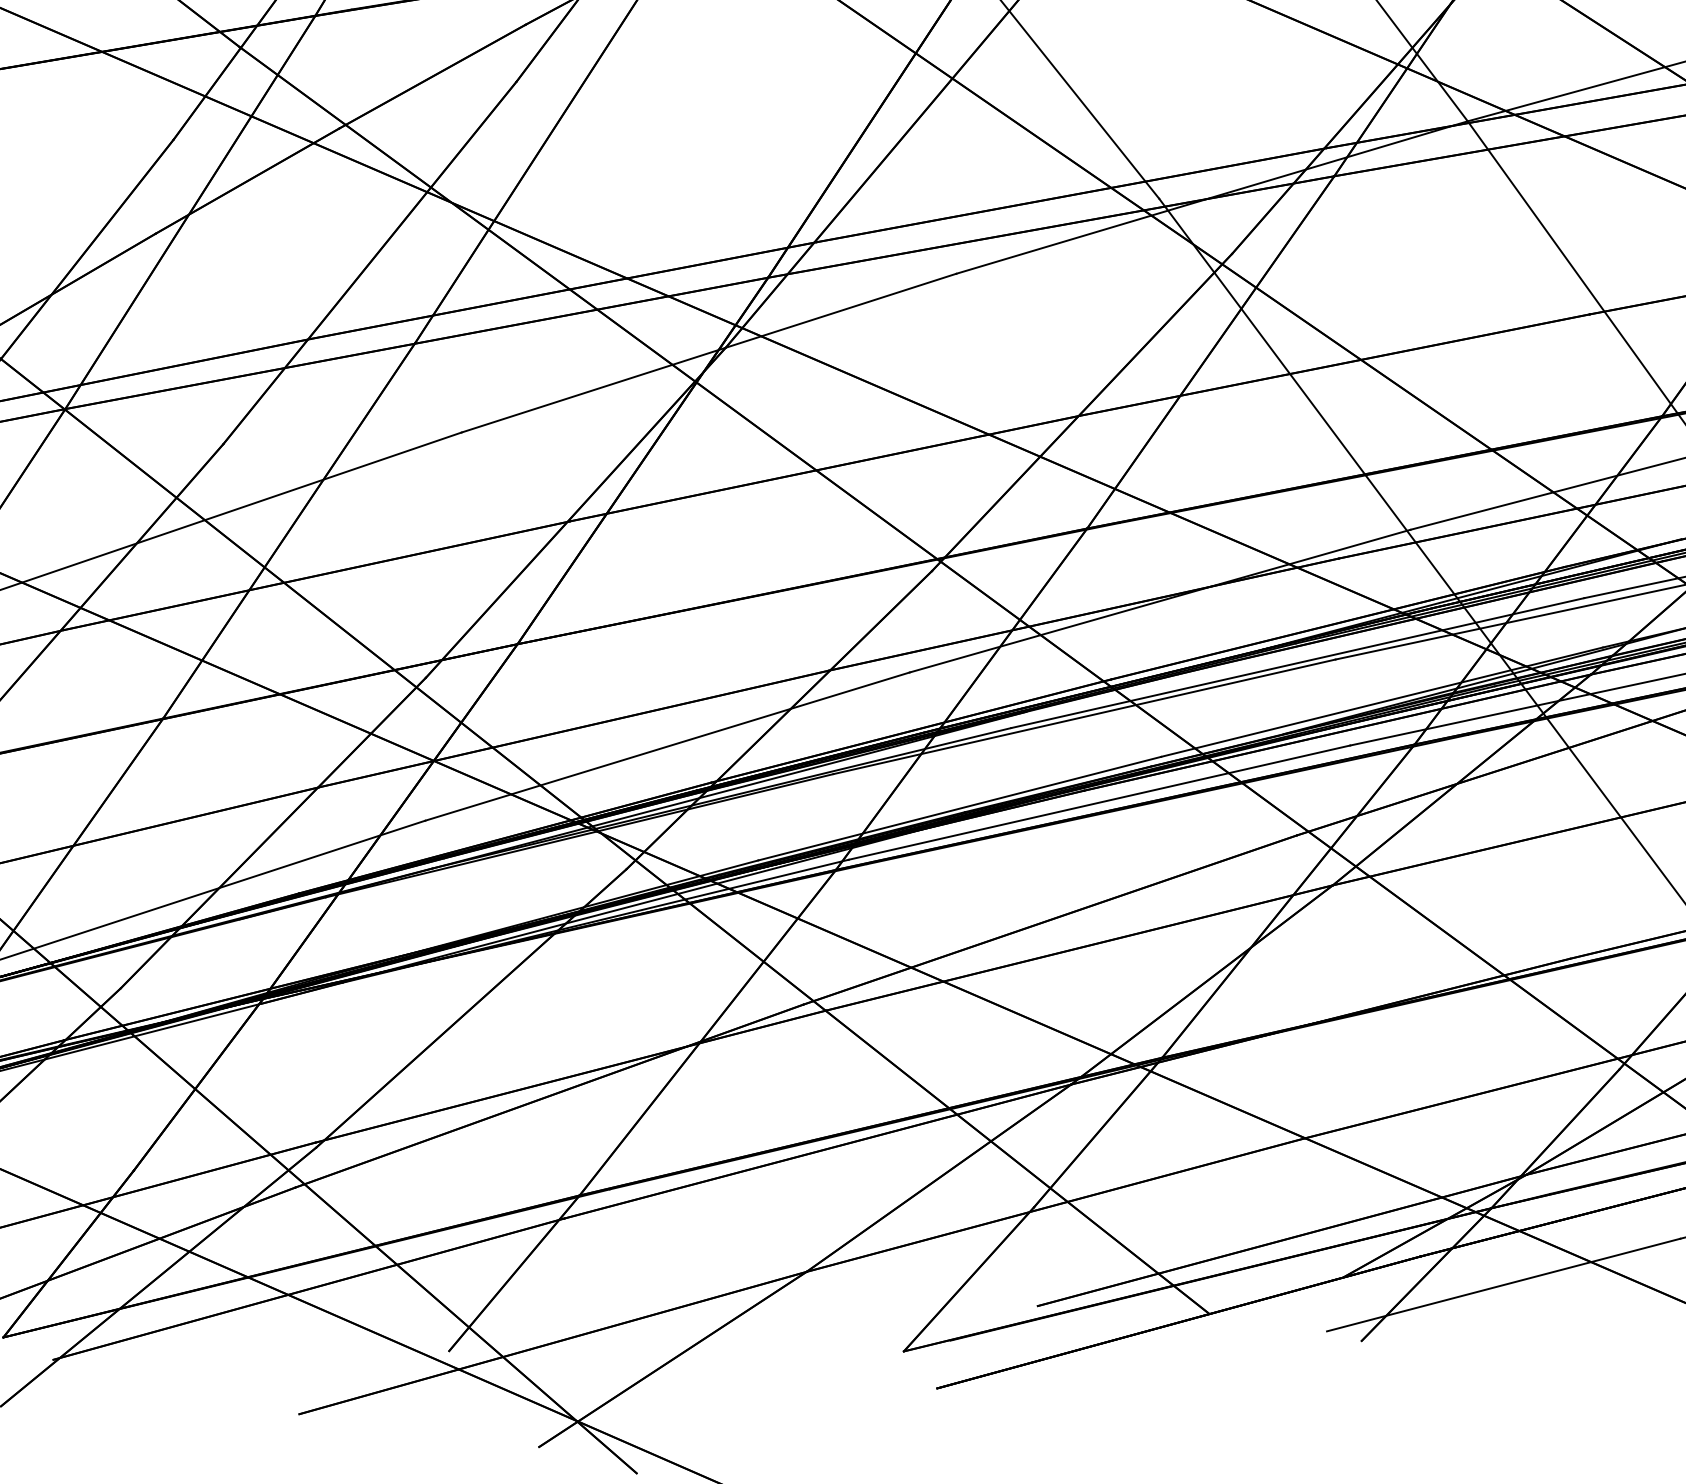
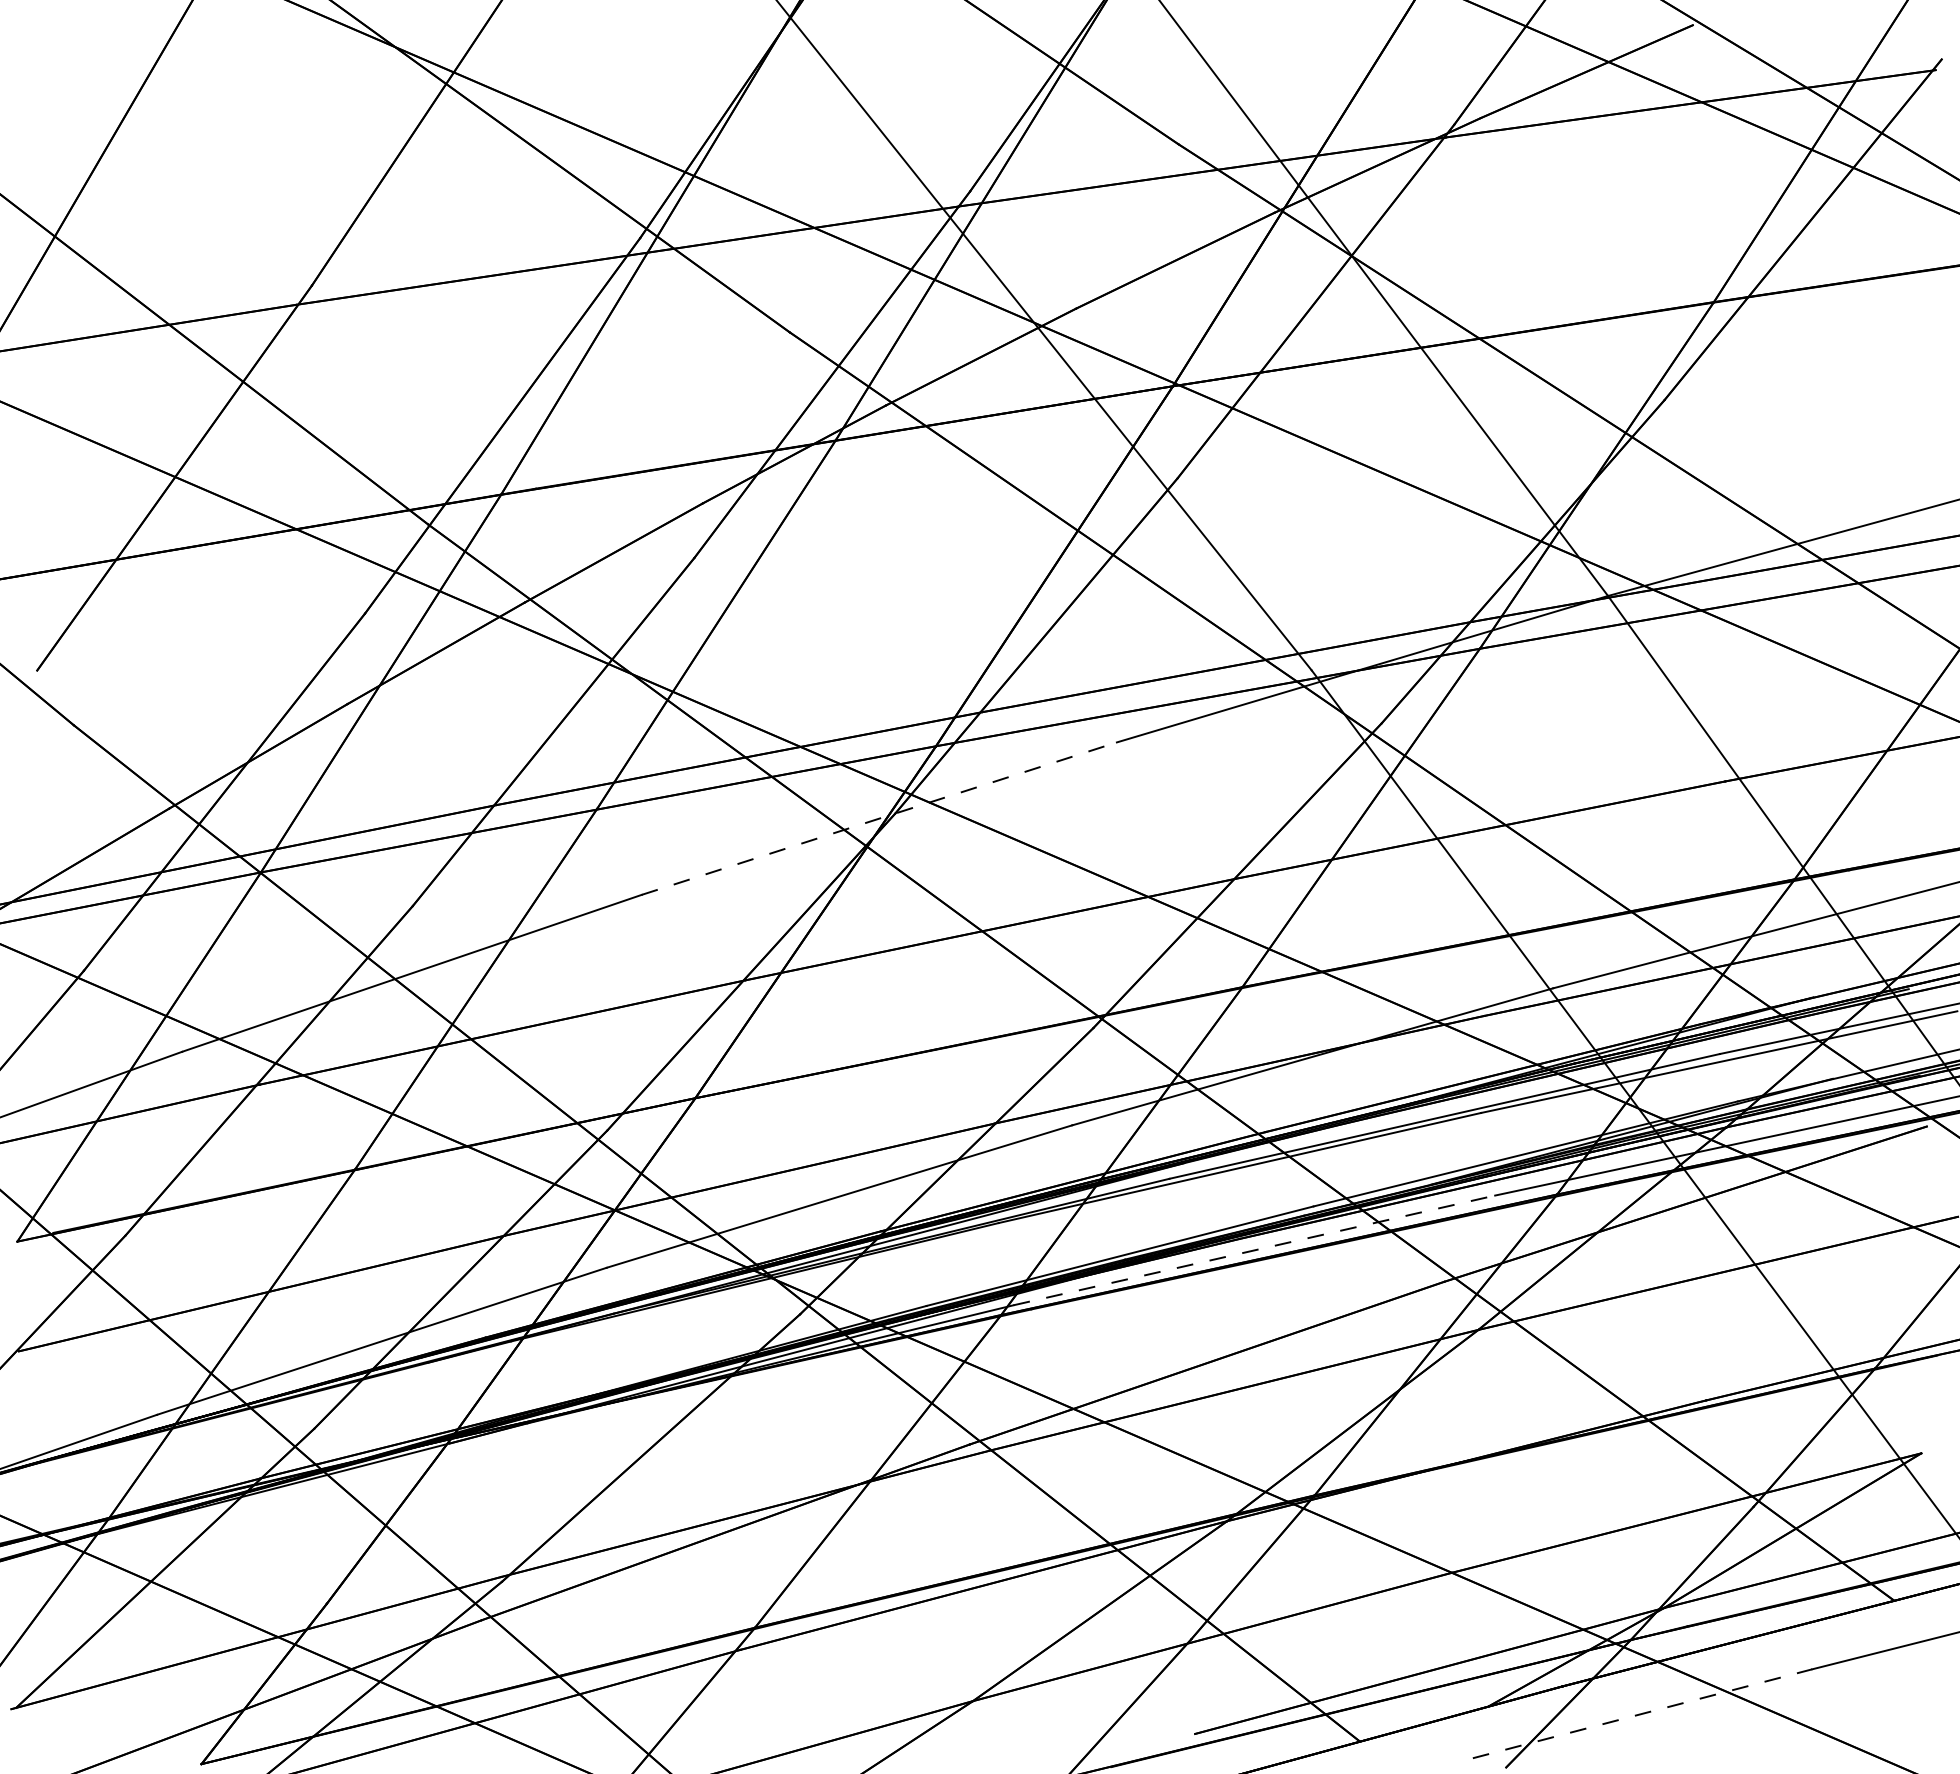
line: (709, 352) -> (879, 818), solid -> dashed
line: (1099, 802) -> (1254, 1250), solid -> dashed
line: (1504, 1284) -> (1643, 1713), solid -> dashed

